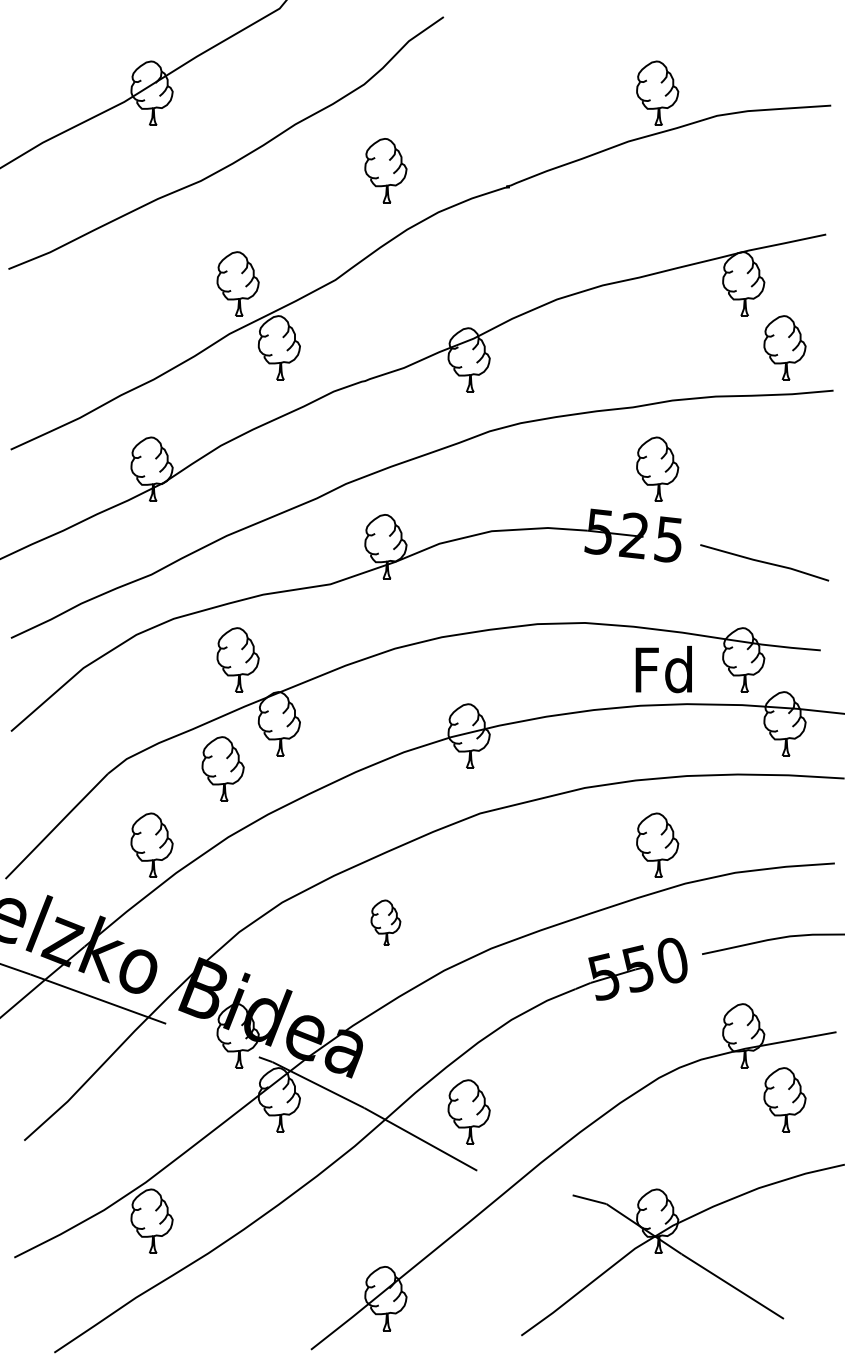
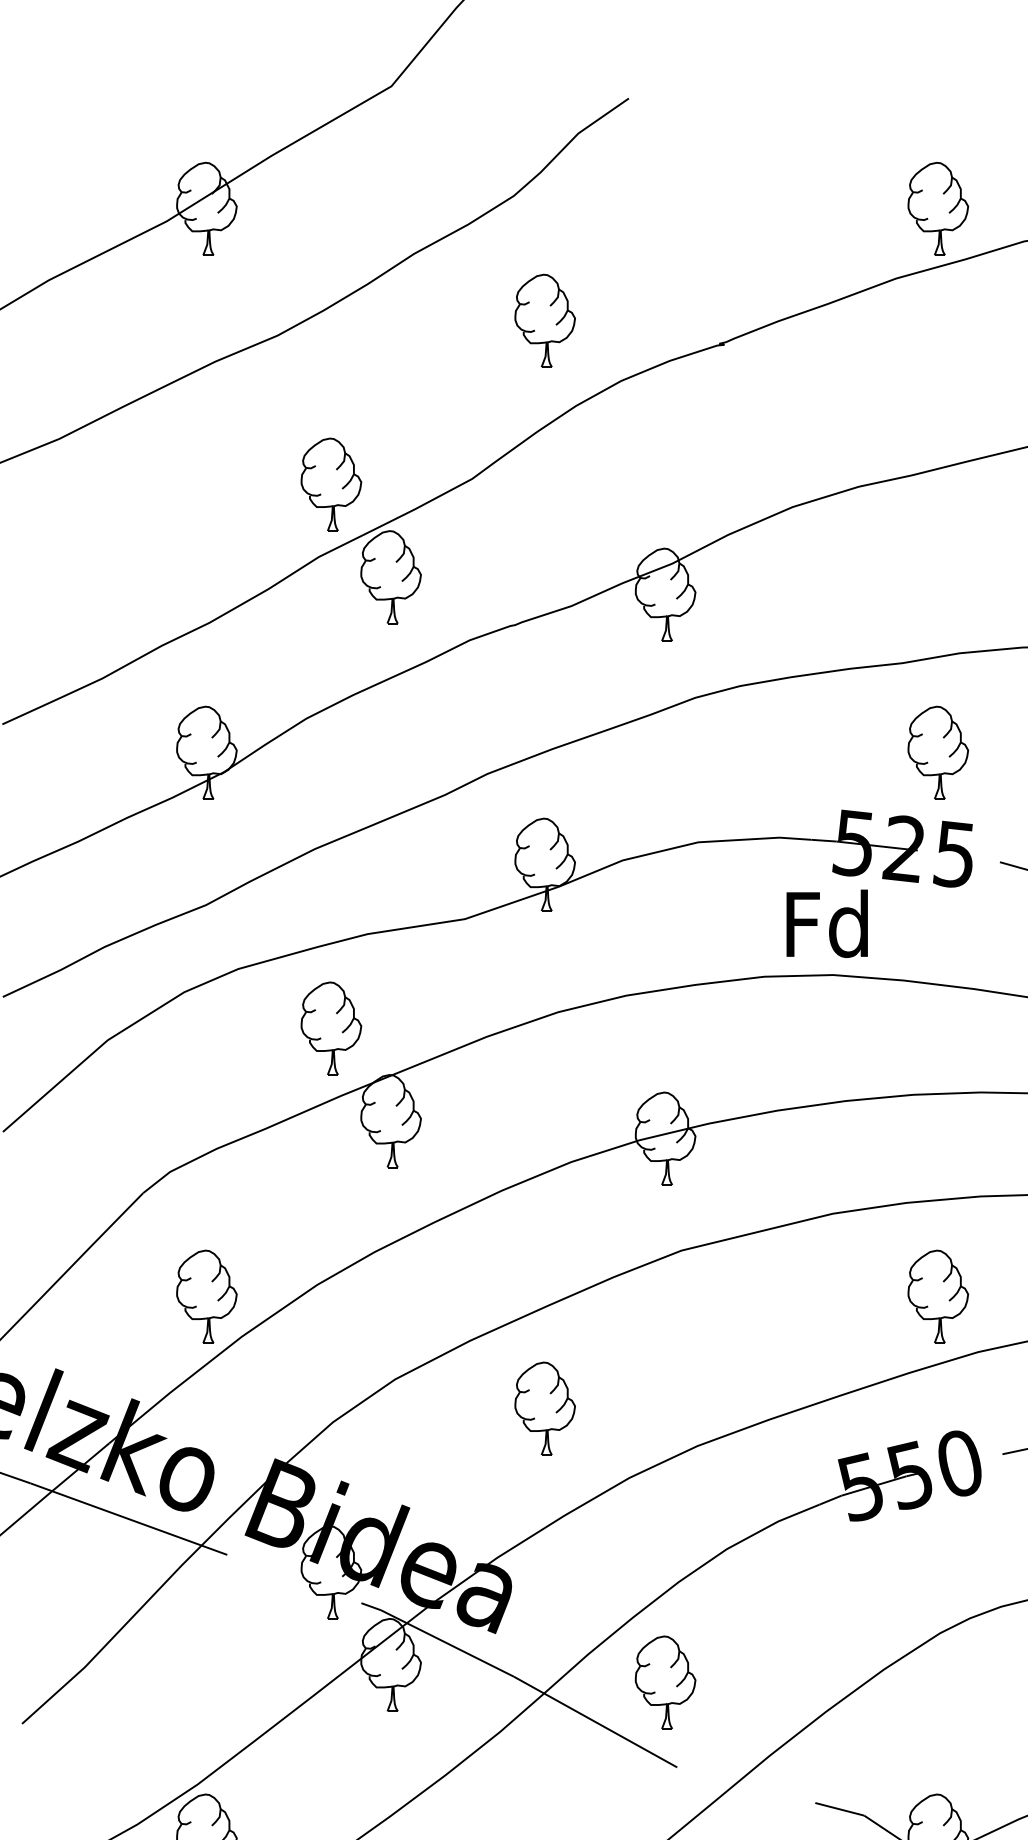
text: (663, 669) -> (826, 923), moved
part: (222, 768) -> (308, 1185), removed
part: (385, 922) -> (544, 1408), size x1.43

